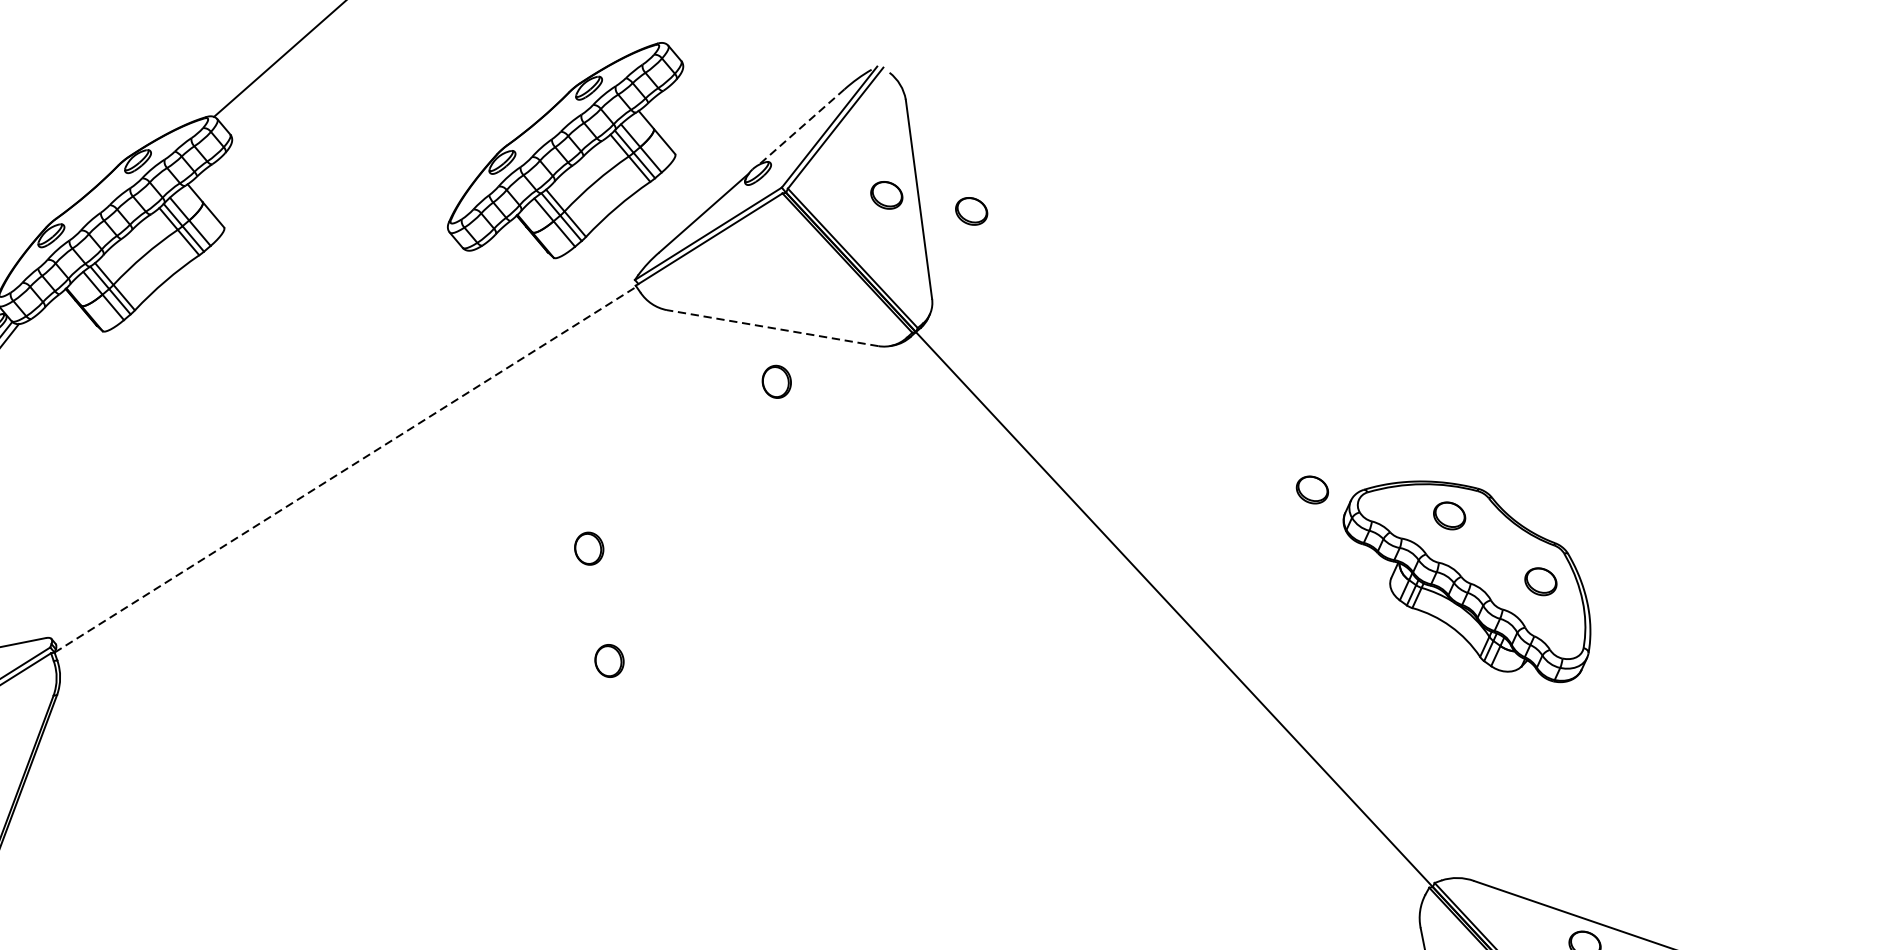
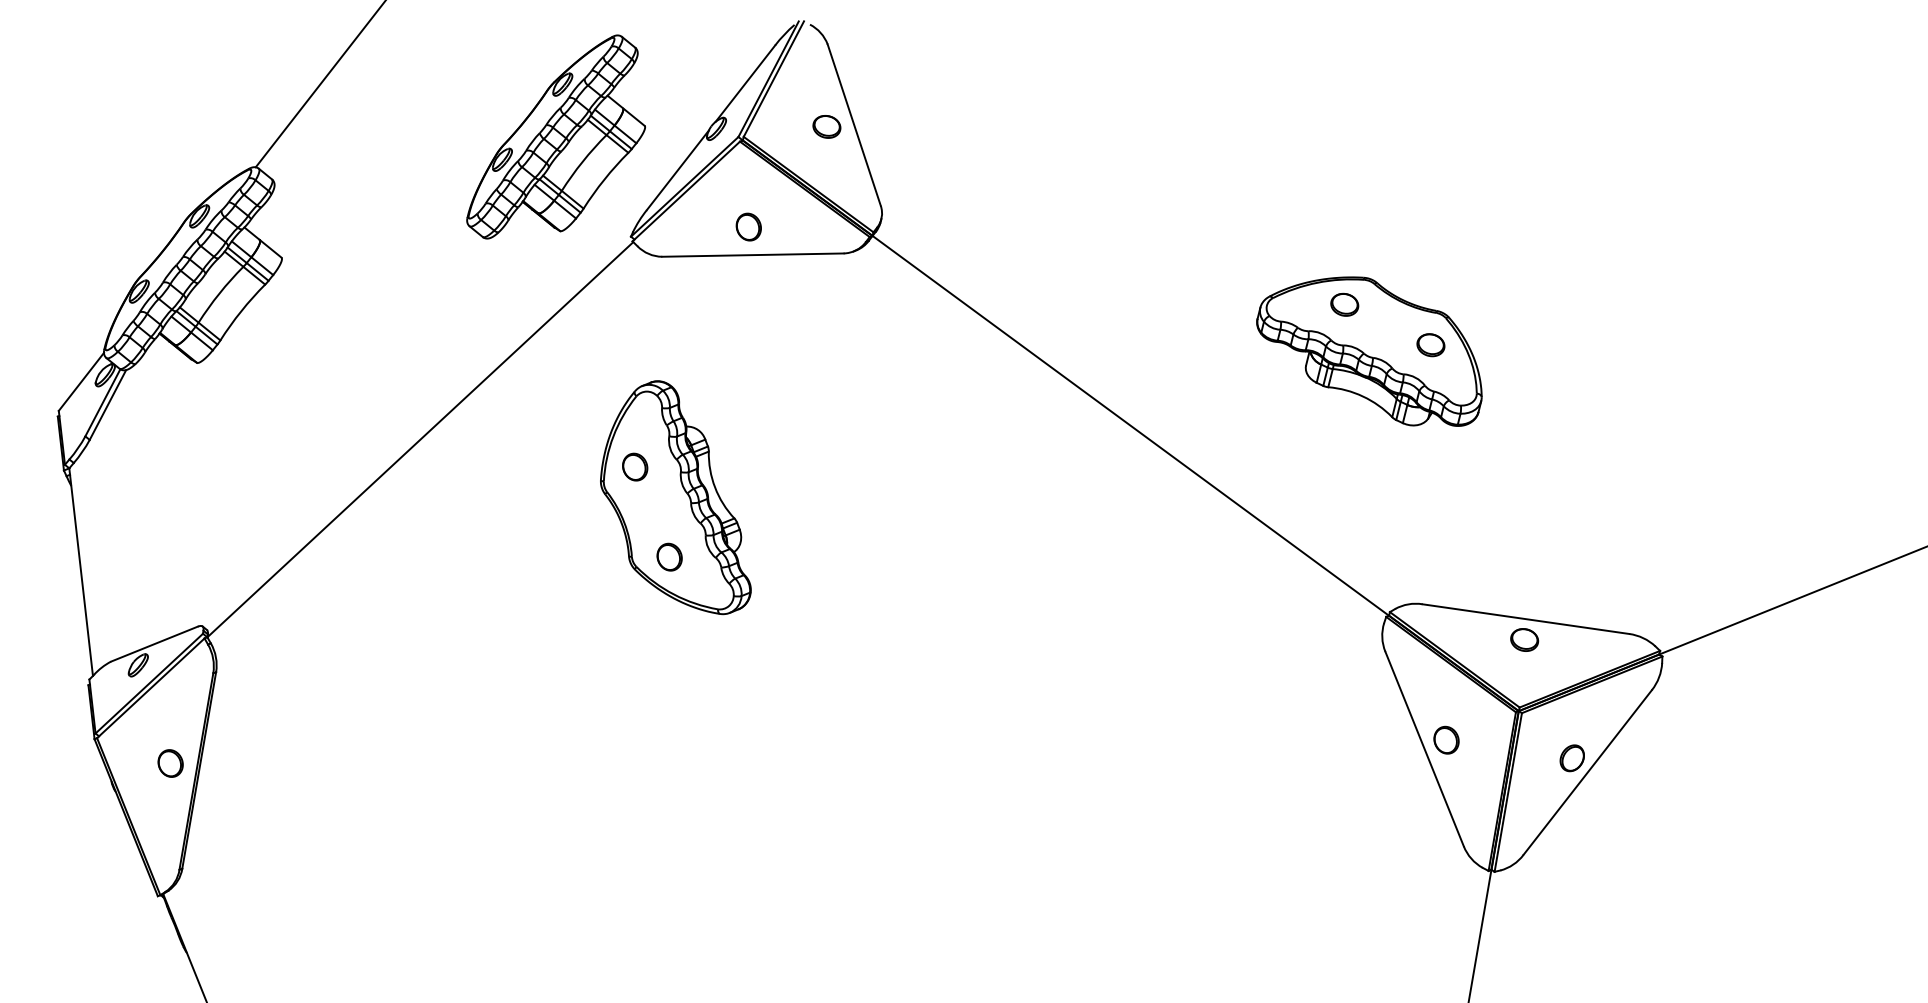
line: (801, 128) -> (745, 84), dashed -> solid
part: (971, 210) -> (899, 126), removed
line: (772, 328) -> (752, 255), dashed -> solid
part: (776, 381) -> (748, 226), moved
line: (345, 469) -> (420, 439), dashed -> solid
part: (1312, 489) -> (1226, 304), removed
part: (629, 592) -> (675, 497), added

